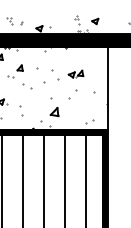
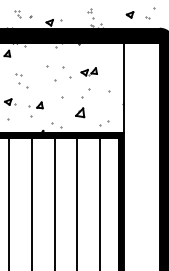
part: (94, 21) -> (129, 14), moved
part: (19, 68) -> (39, 105), moved
part: (27, 86) -> (23, 85), moved
part: (54, 111) -> (80, 112), moved

